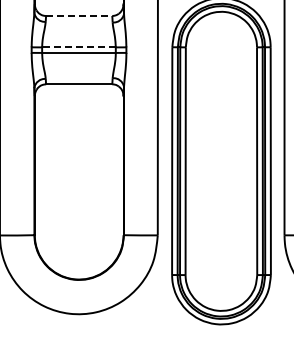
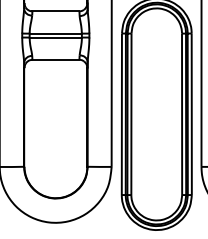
line: (79, 16) -> (56, 11), dashed -> solid
line: (78, 47) -> (55, 33), dashed -> solid

